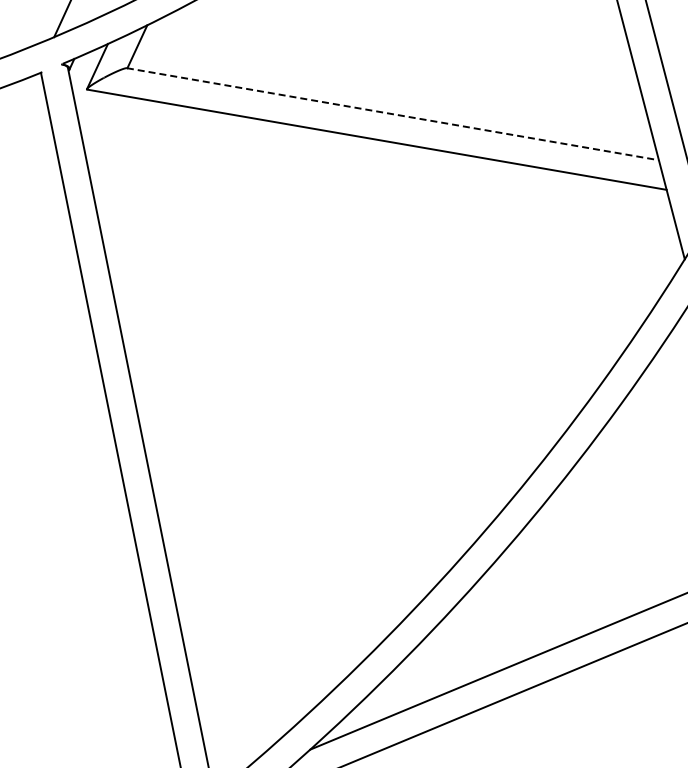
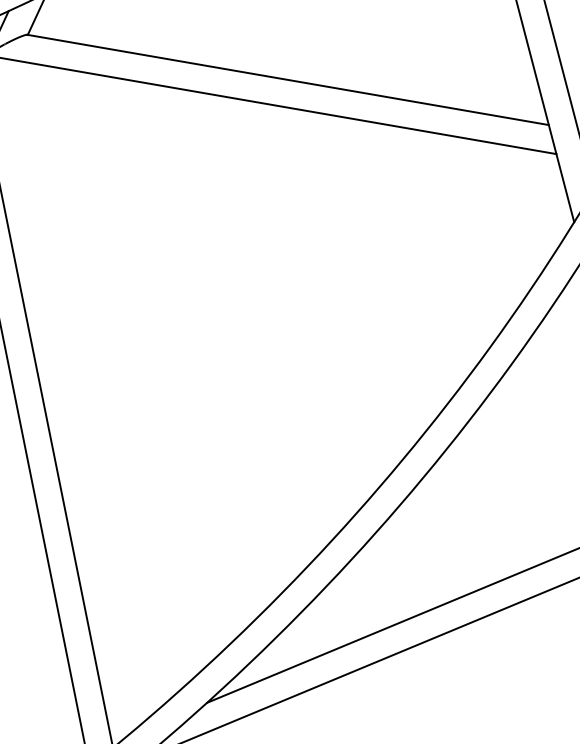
line: (392, 114) -> (287, 80), dashed -> solid

